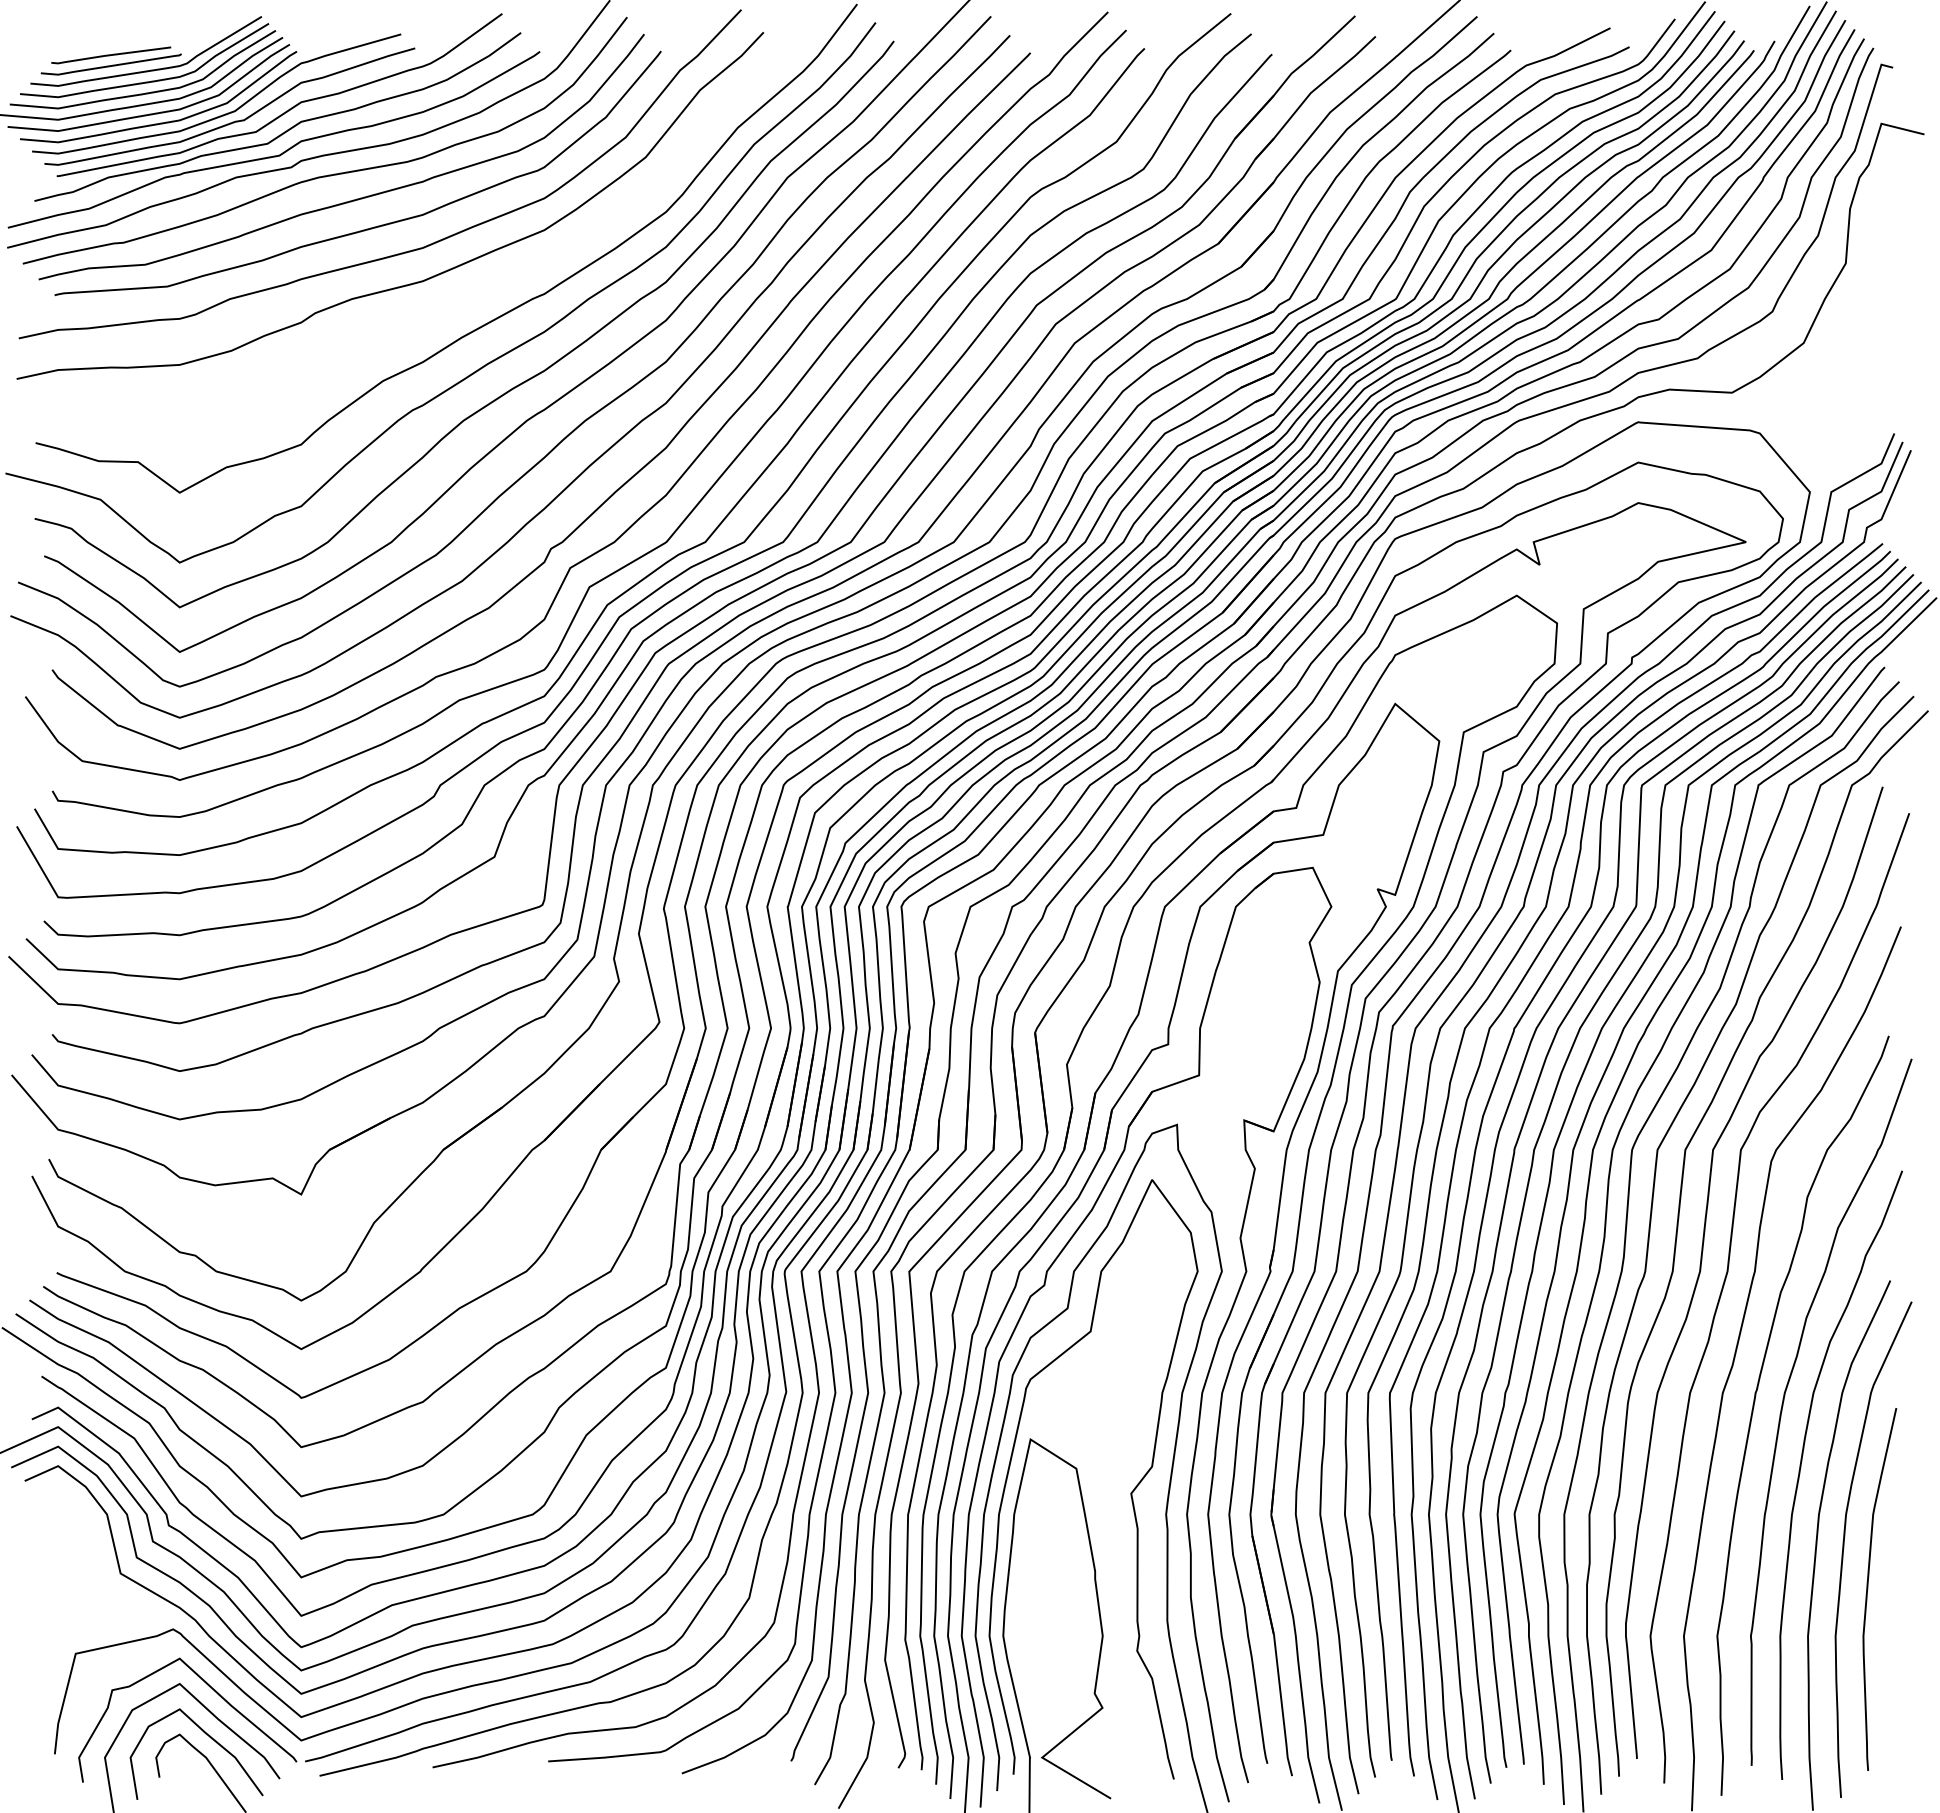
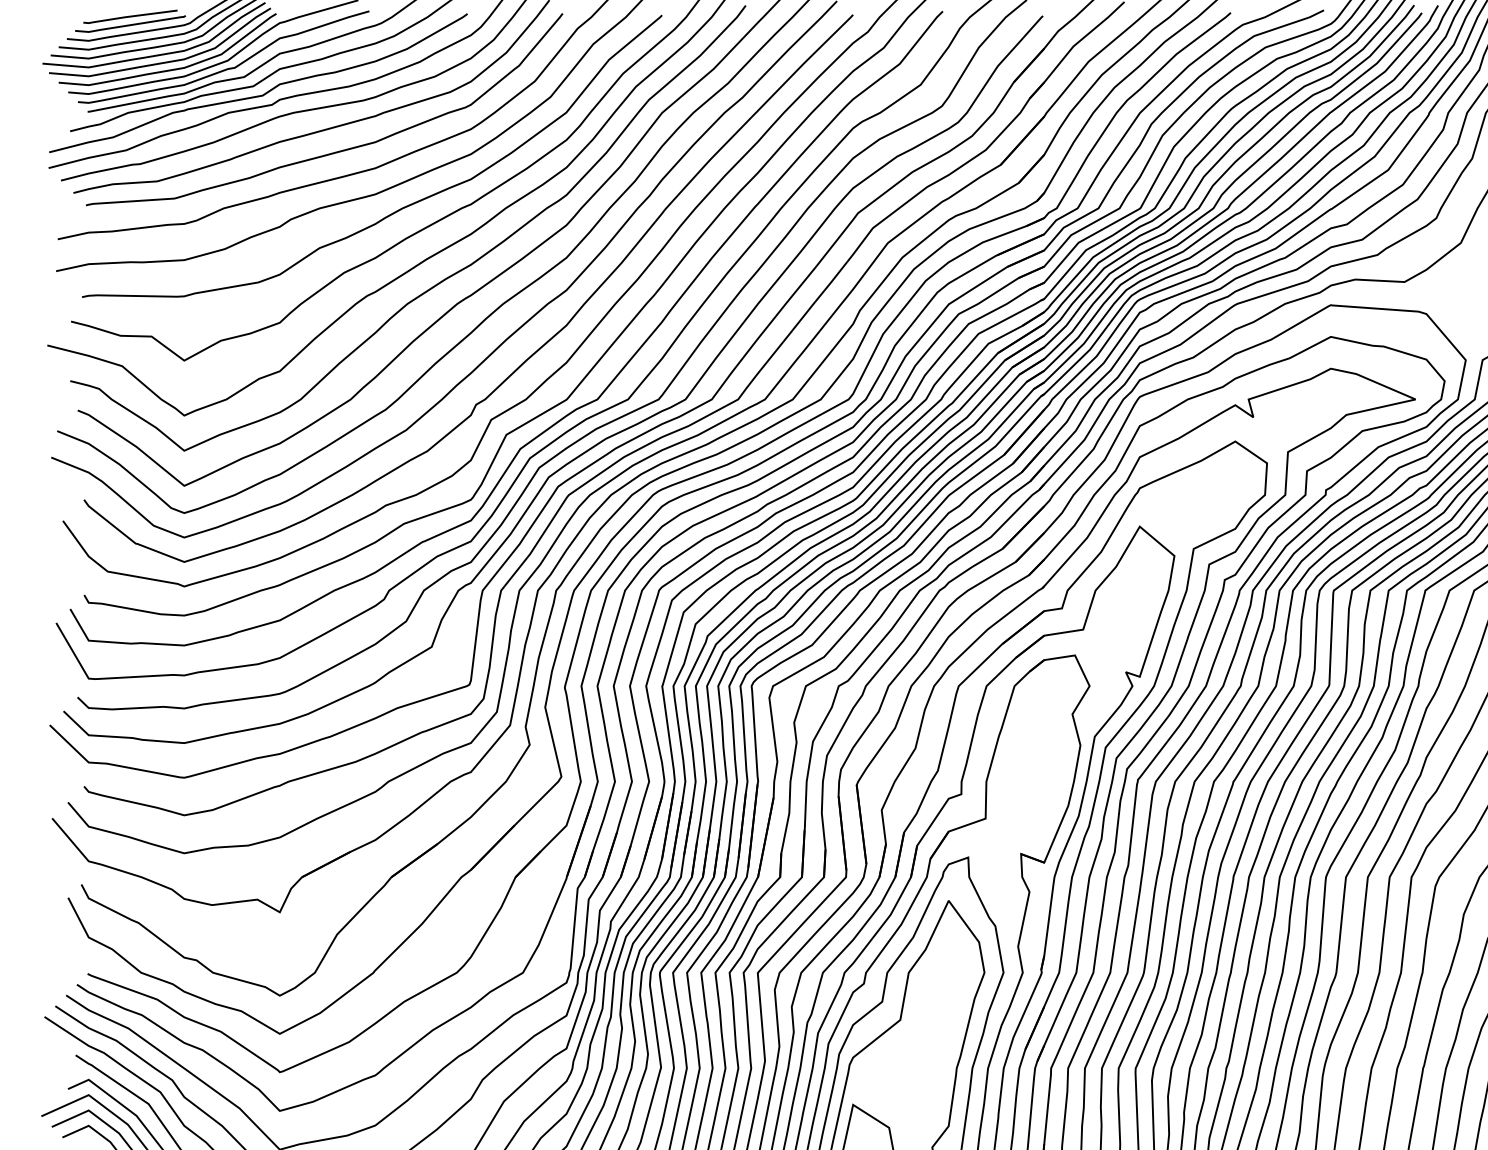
curve: (452, 300) -> (398, 209), added

